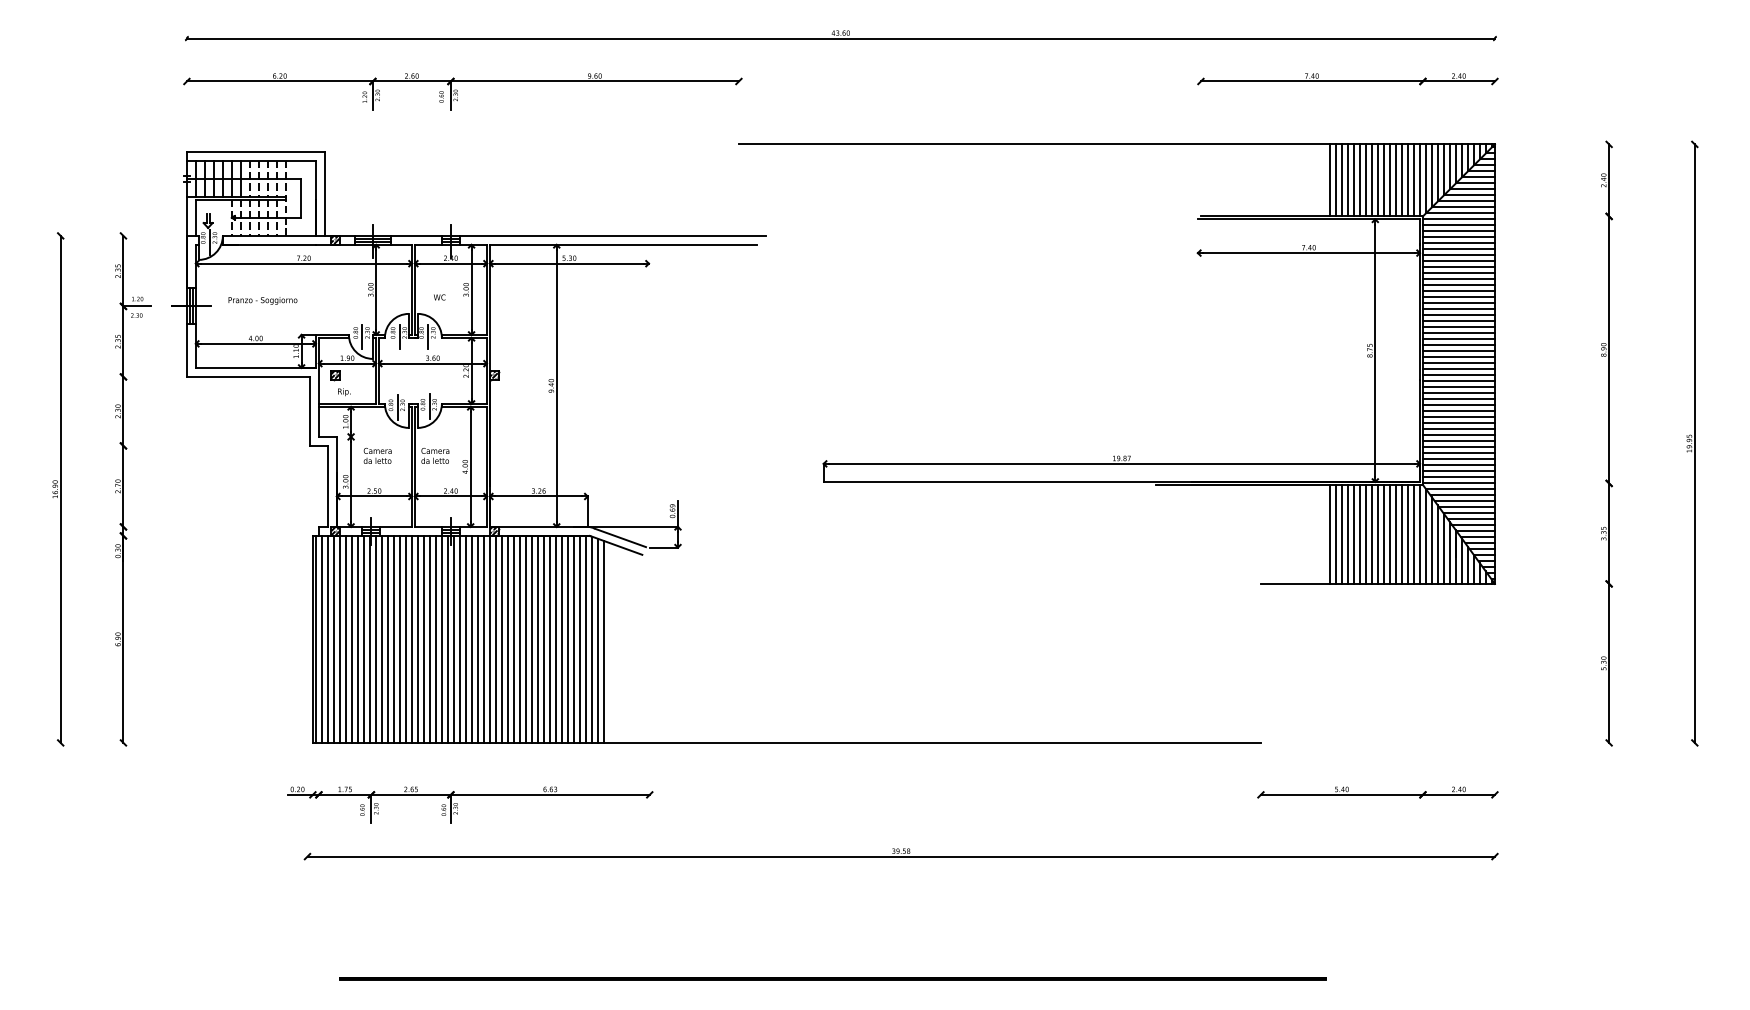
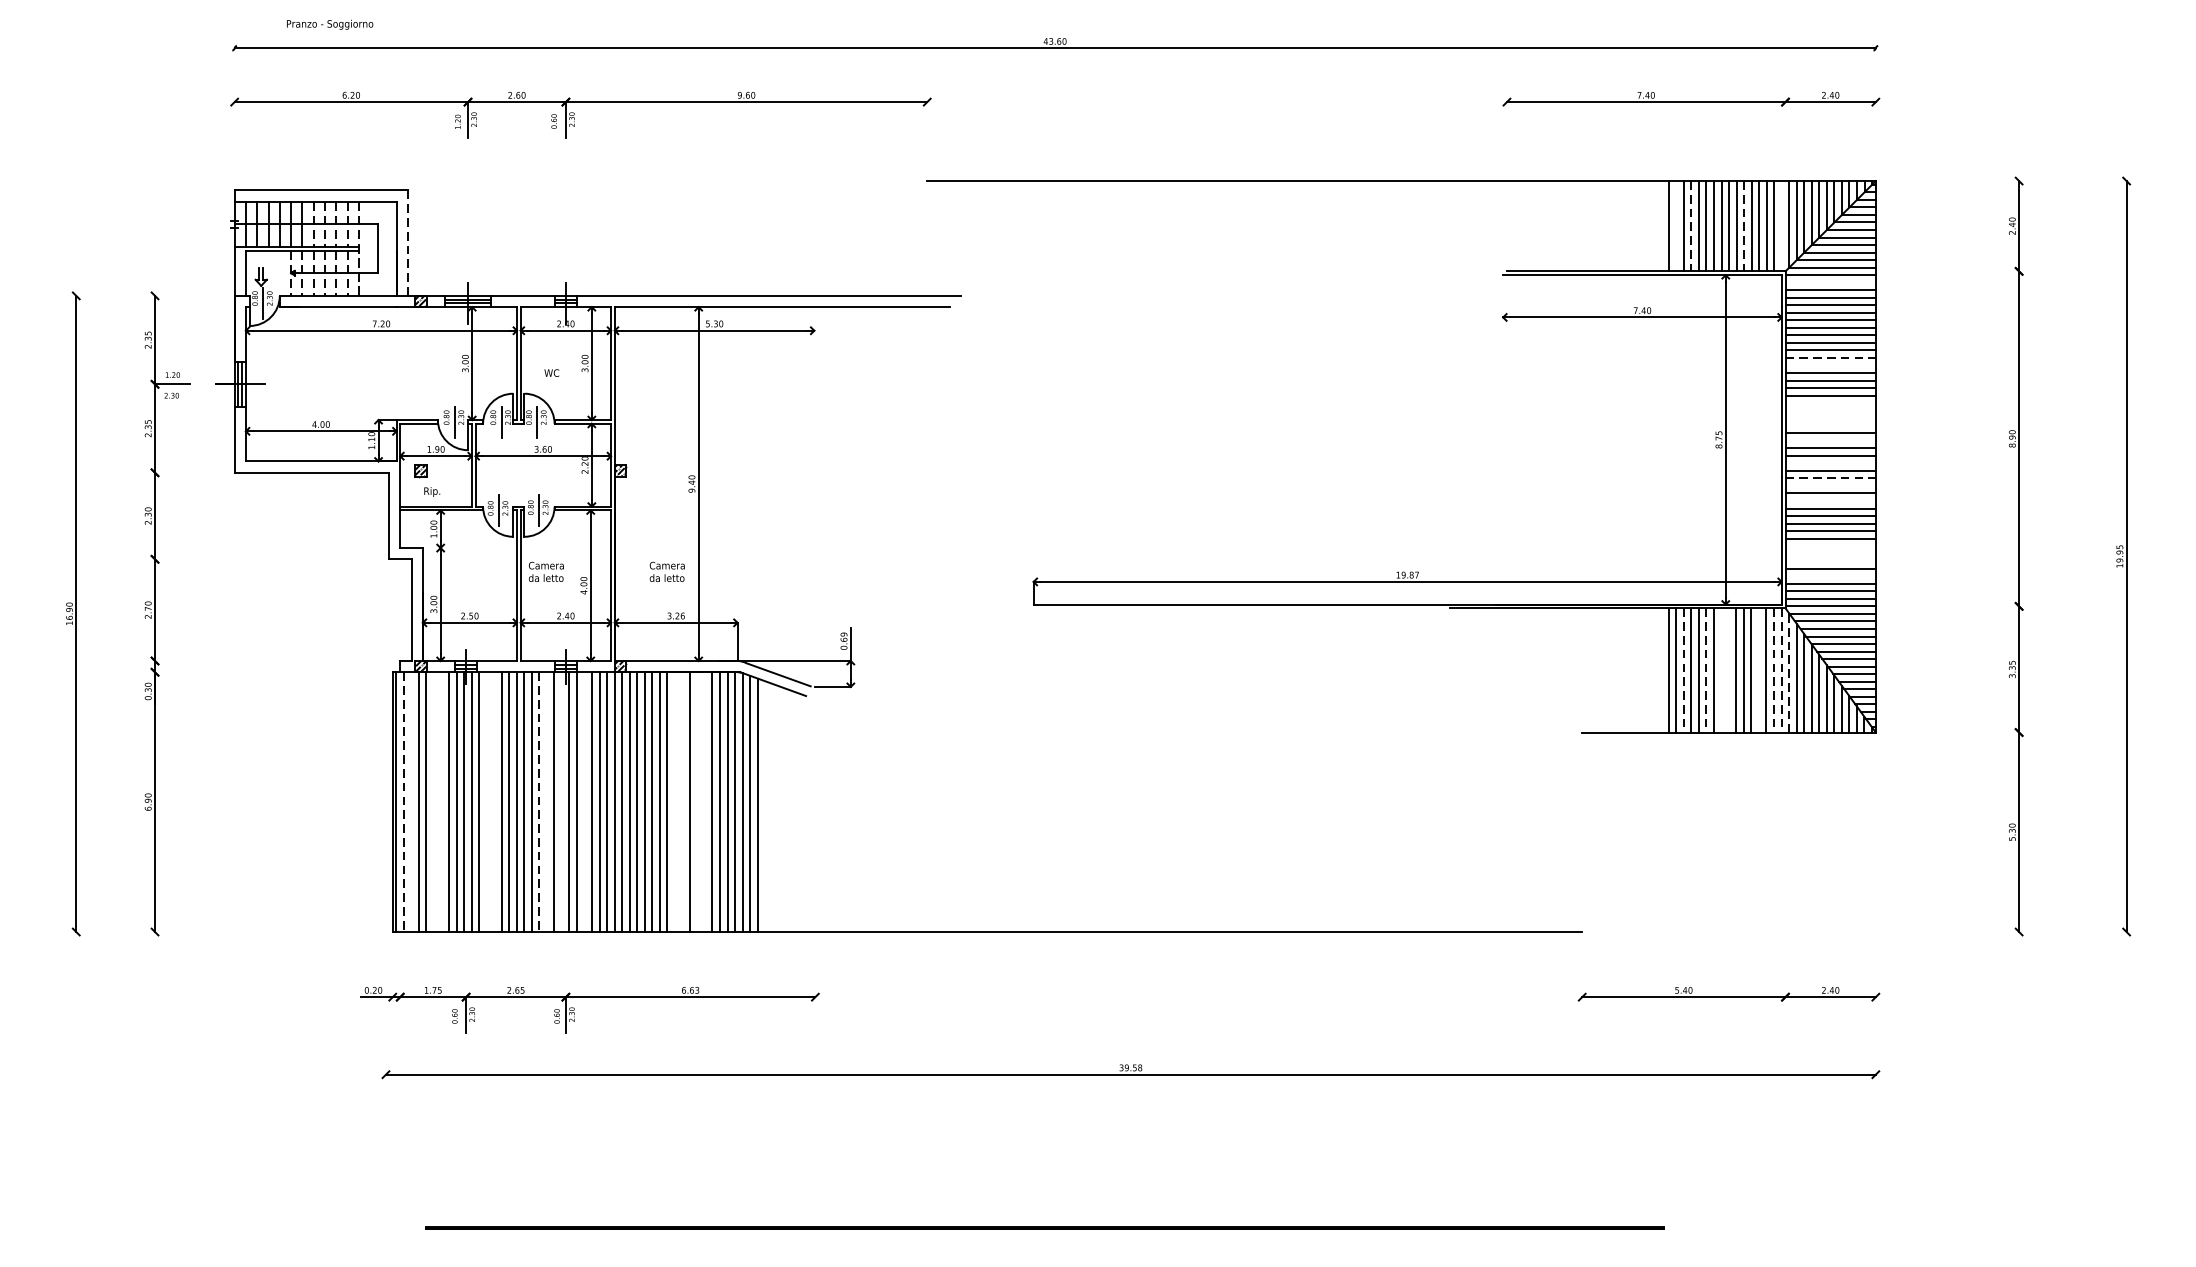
line: (1335, 180) -> (1675, 226), removed
line: (1347, 180) -> (1690, 226), solid -> dashed
line: (1389, 180) -> (1743, 226), solid -> dashed
line: (1419, 180) -> (1781, 226), removed
line: (324, 194) -> (407, 243), solid -> dashed
line: (1458, 225) -> (1830, 282), removed
line: (1459, 285) -> (1831, 358), solid -> dashed
line: (1458, 291) -> (1830, 365), removed
text: (262, 300) -> (329, 24), moved
line: (1458, 321) -> (1830, 403), removed
line: (1458, 327) -> (1830, 410), removed
line: (1458, 333) -> (1830, 418), removed
line: (1458, 339) -> (1830, 425), removed
line: (1458, 351) -> (1830, 440), removed
line: (1458, 369) -> (1830, 463), removed
line: (1459, 381) -> (1831, 478), solid -> dashed
line: (1458, 387) -> (1830, 486), removed
line: (1458, 399) -> (1830, 501), removed
line: (1458, 435) -> (1830, 546), removed
line: (1458, 441) -> (1830, 553), removed
line: (1458, 447) -> (1830, 561), removed
text: (377, 455) -> (667, 571), moved
line: (1458, 459) -> (1830, 576), removed
line: (1371, 533) -> (1720, 669), removed
line: (1377, 533) -> (1728, 669), removed
line: (1401, 533) -> (1758, 669), removed
line: (1341, 534) -> (1683, 670), solid -> dashed
line: (1359, 534) -> (1705, 670), solid -> dashed
line: (1413, 534) -> (1773, 670), solid -> dashed
line: (1419, 534) -> (1781, 670), solid -> dashed
line: (1425, 537) -> (1788, 674), solid -> dashed
line: (327, 638) -> (411, 801), removed
line: (345, 638) -> (433, 801), removed
line: (351, 638) -> (441, 801), removed
line: (387, 638) -> (486, 801), removed
line: (393, 638) -> (493, 801), removed
line: (435, 638) -> (546, 801), removed
line: (447, 638) -> (561, 801), removed
line: (465, 638) -> (584, 801), removed
line: (537, 638) -> (674, 801), removed
line: (543, 638) -> (682, 801), removed
line: (555, 638) -> (697, 801), removed
line: (561, 638) -> (704, 801), removed
line: (321, 639) -> (403, 802), solid -> dashed
line: (429, 639) -> (539, 802), solid -> dashed

